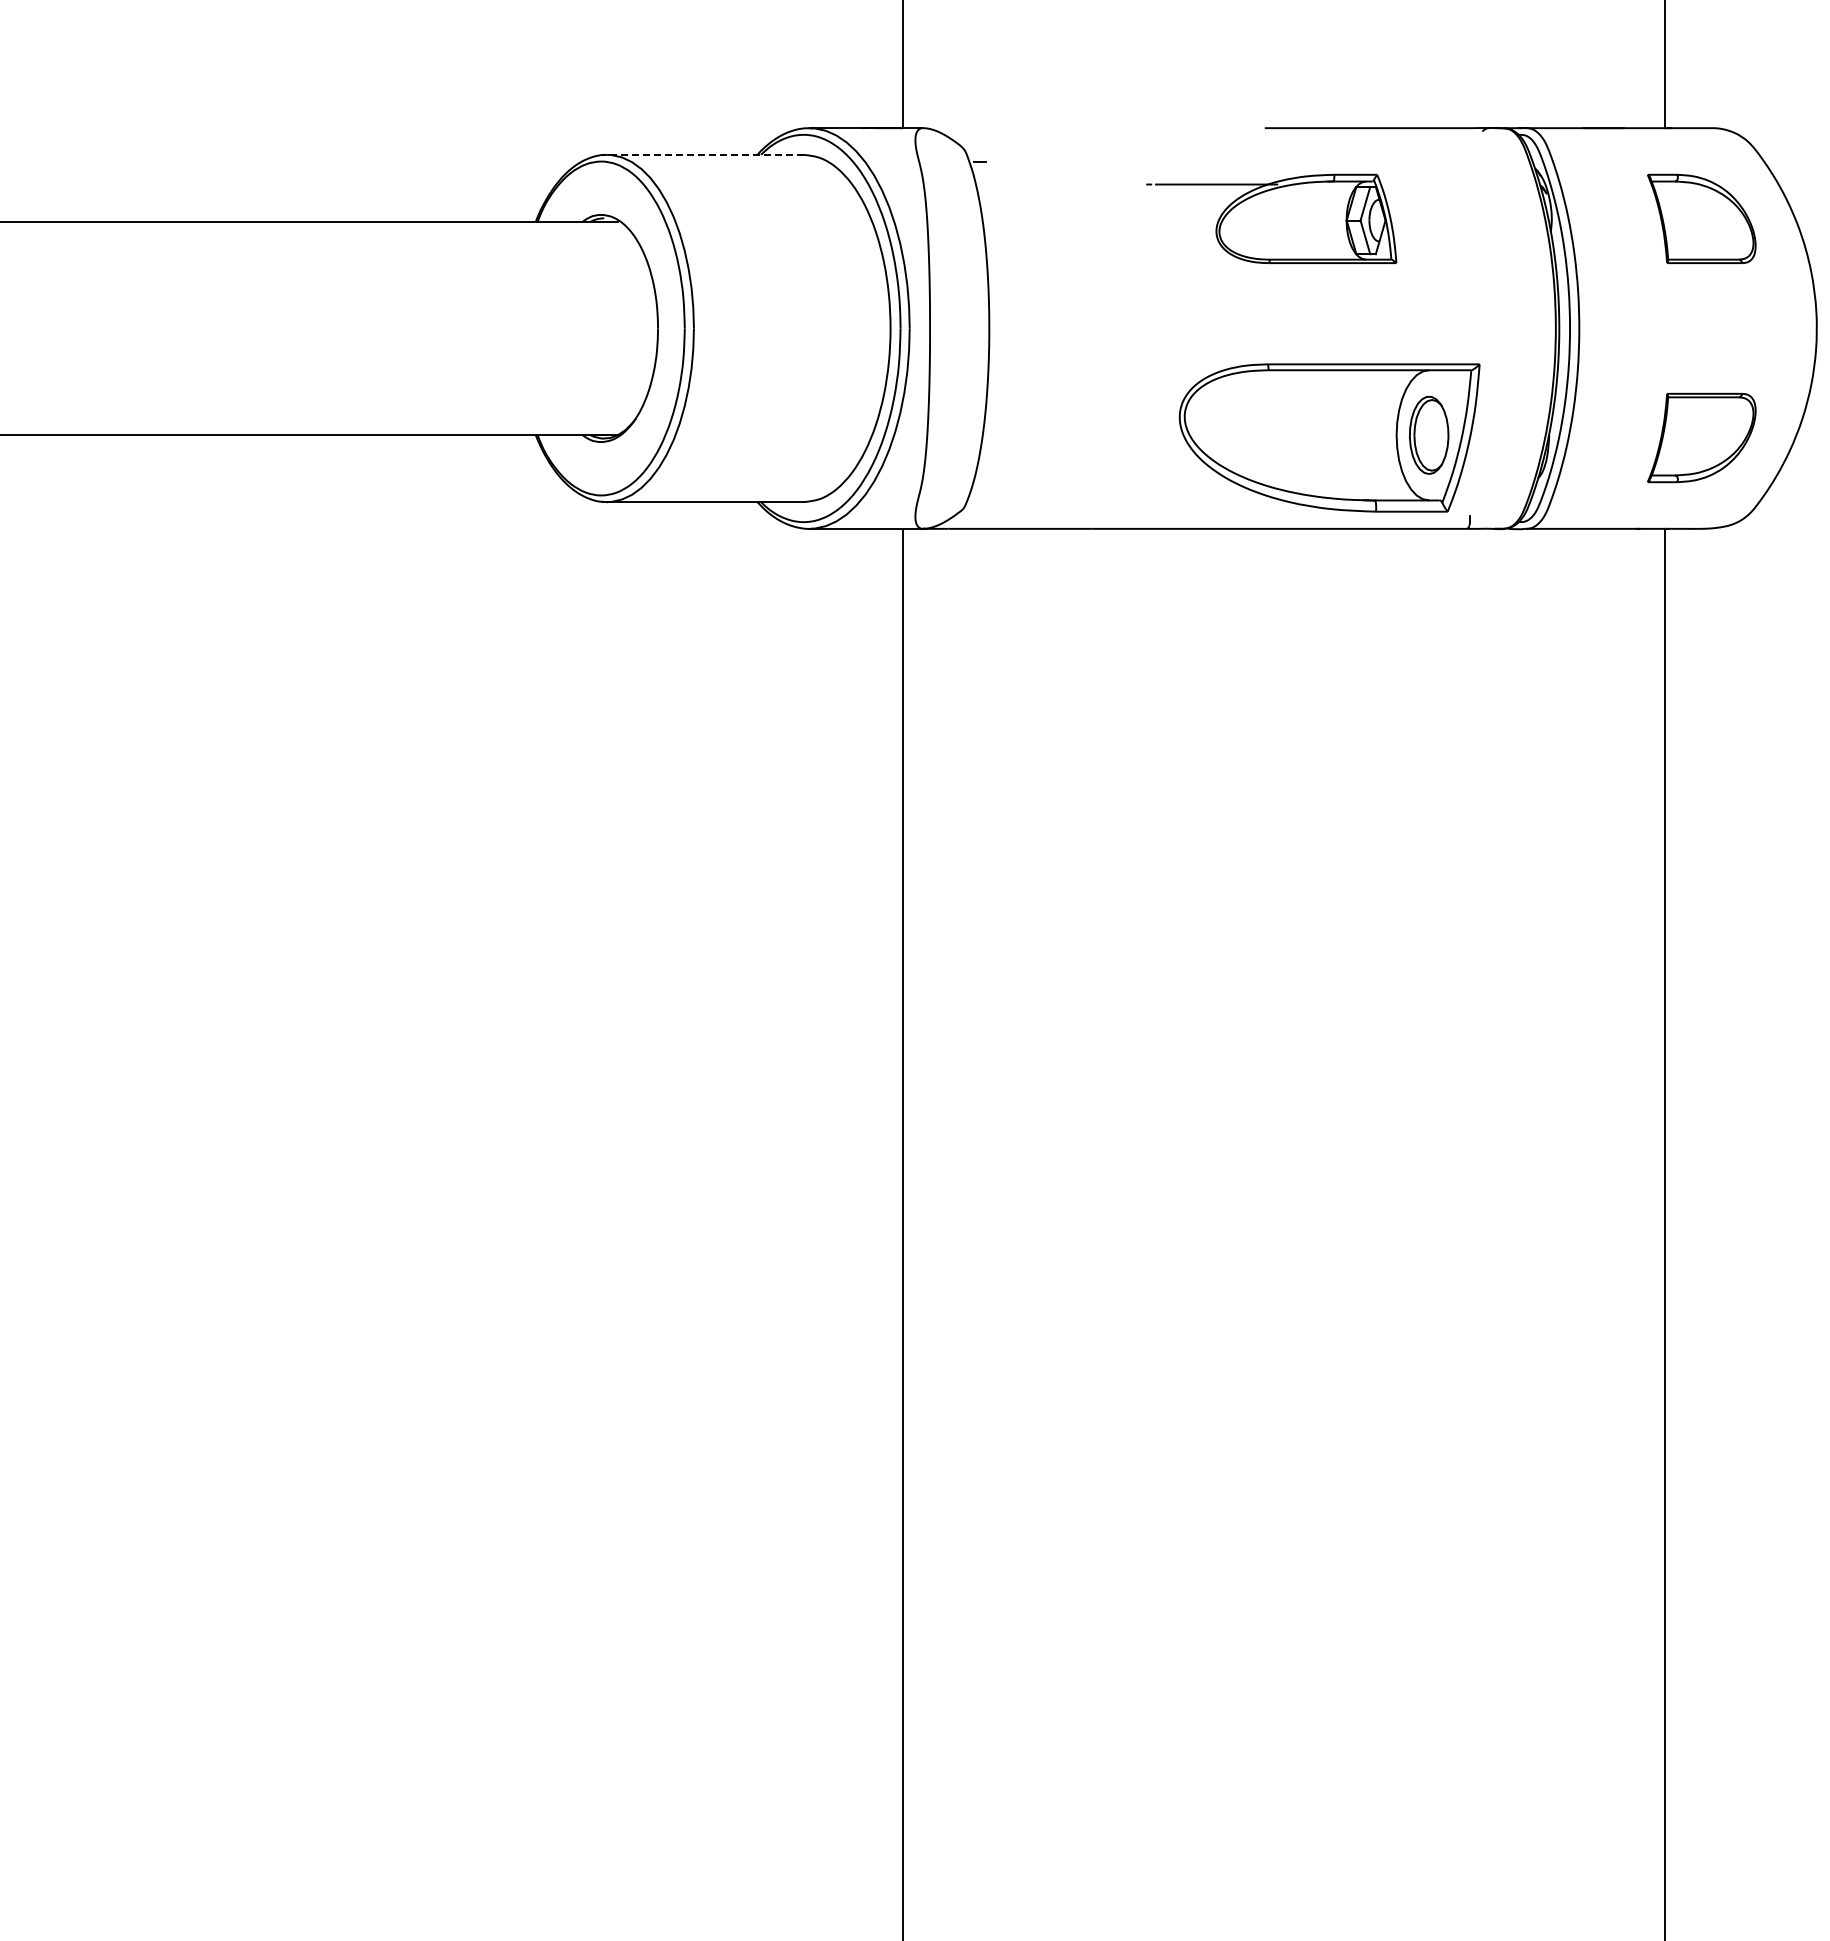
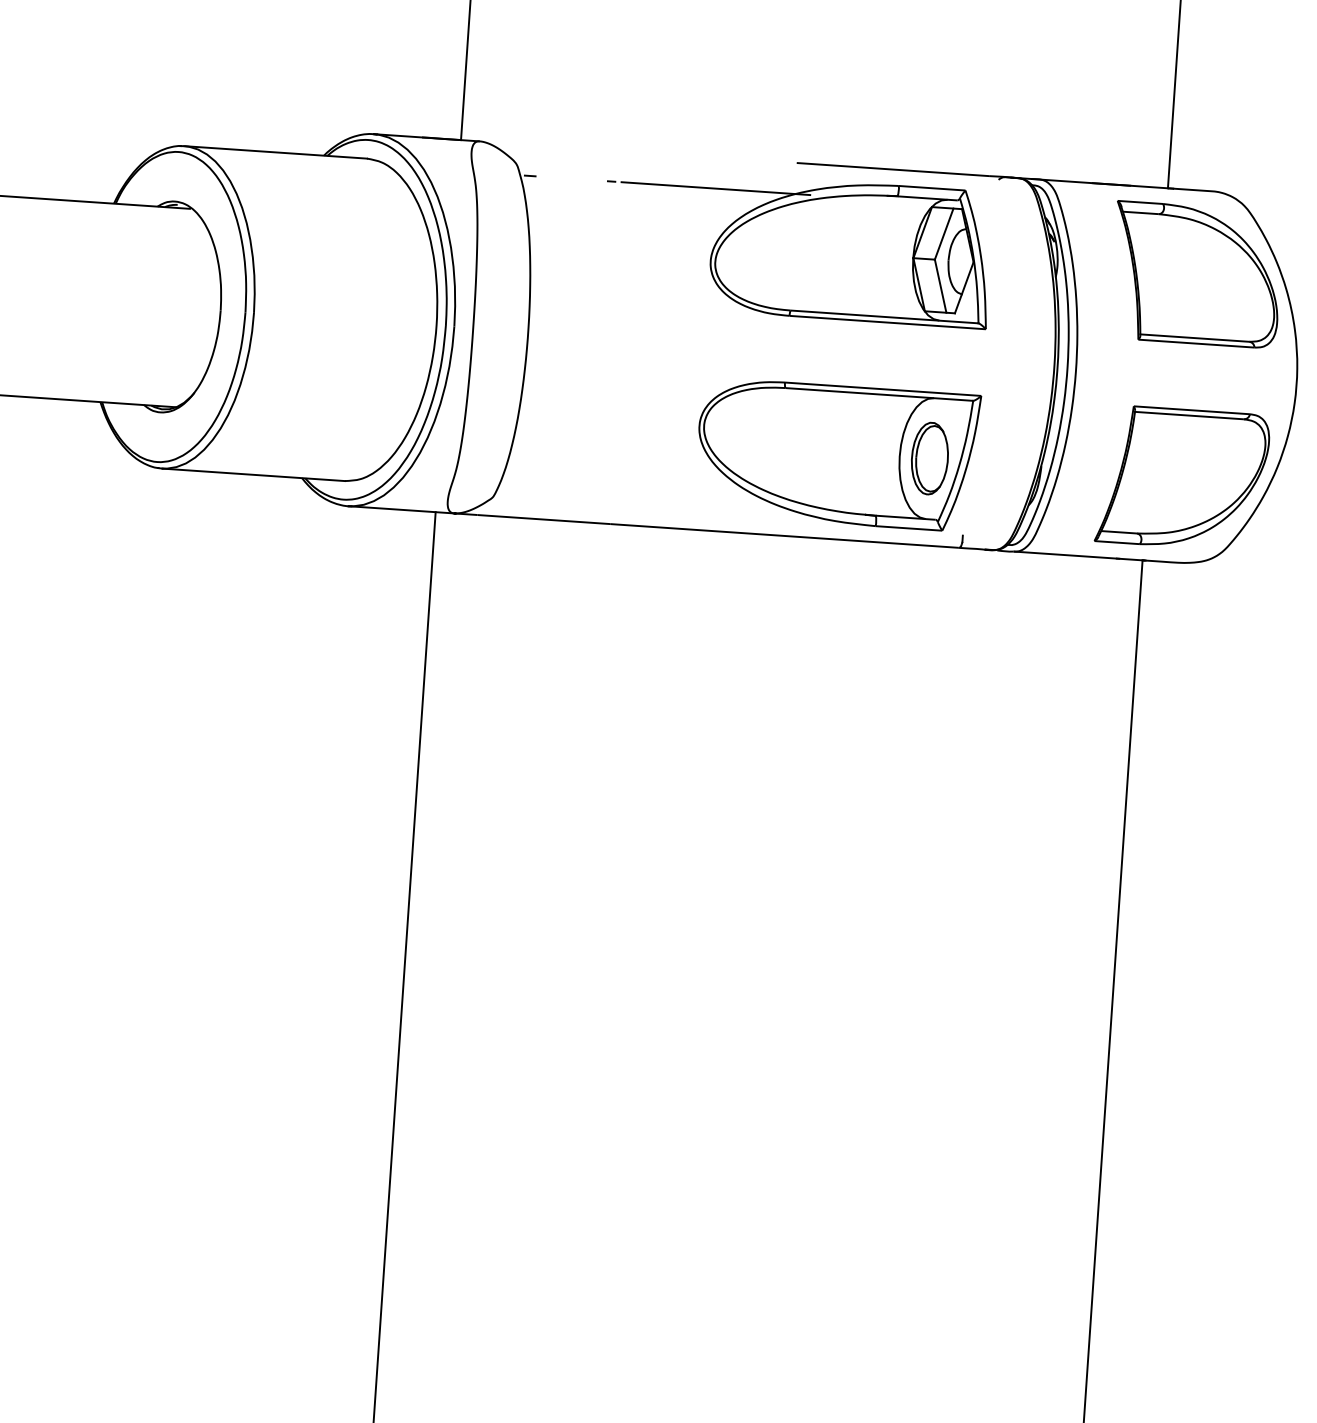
line: (704, 154) -> (274, 151), dashed -> solid
part: (1271, 218) -> (797, 247), size x1.67
part: (1701, 218) -> (1196, 274), size x1.67
part: (1701, 437) -> (1182, 477), size x1.67

